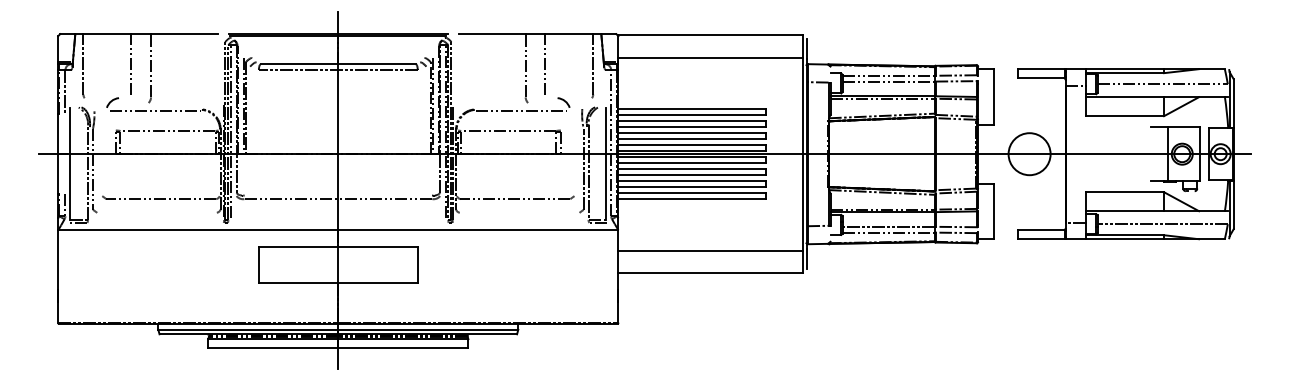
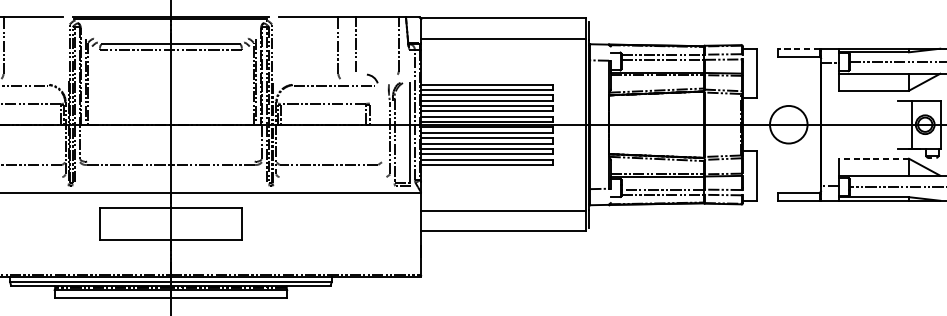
line: (1041, 69) -> (799, 49), solid -> dashed
line: (1124, 192) -> (873, 158), solid -> dashed

